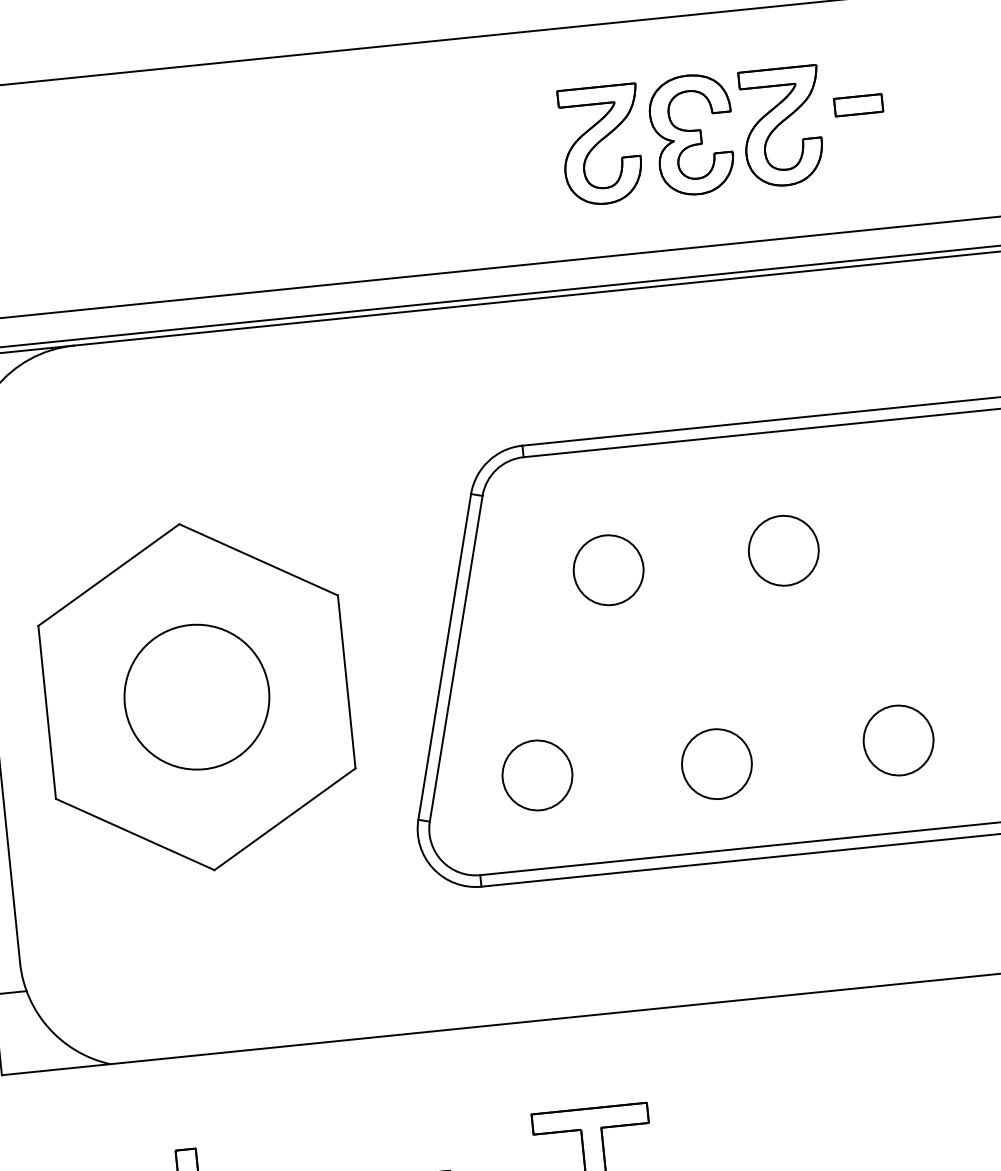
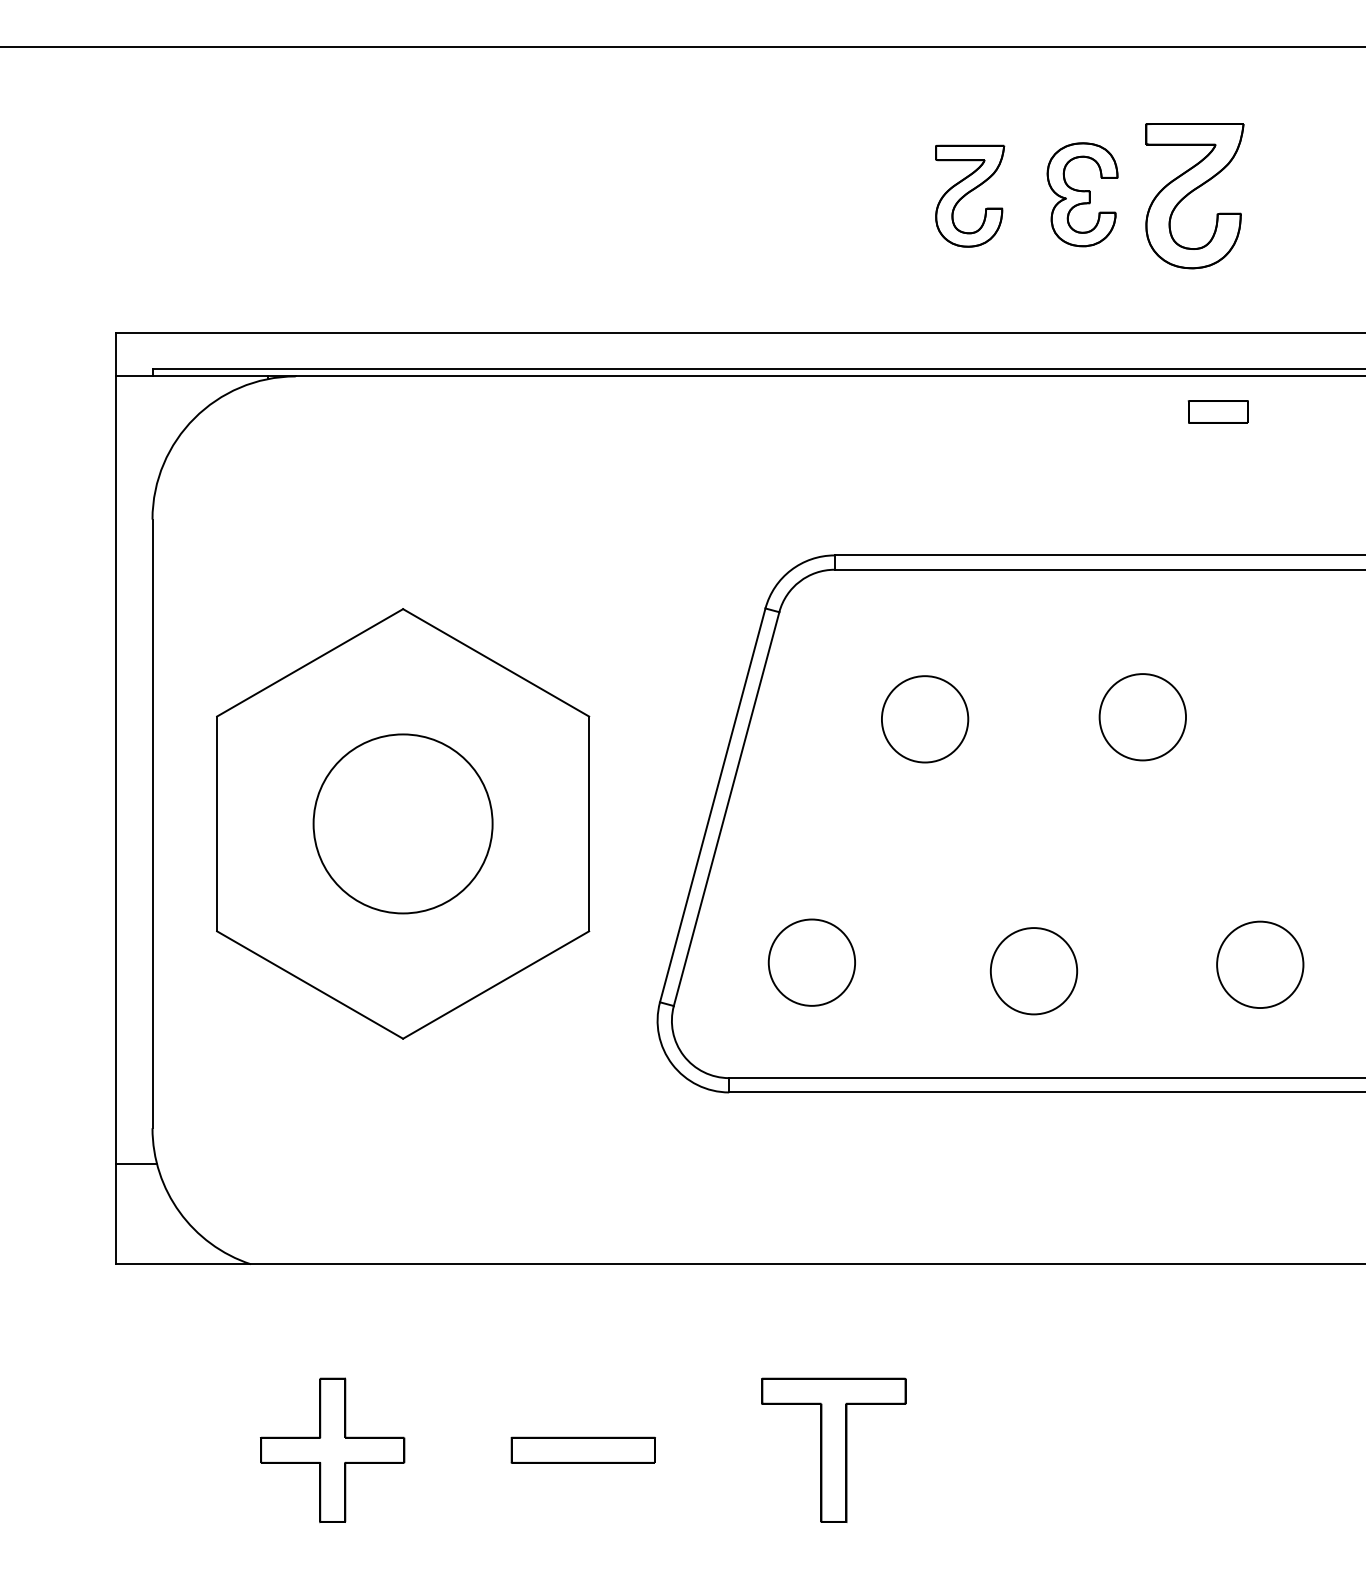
part: (857, 105) -> (1217, 411), moved
part: (692, 134) -> (1082, 194), size x0.7
part: (601, 145) -> (969, 196), size x0.7

